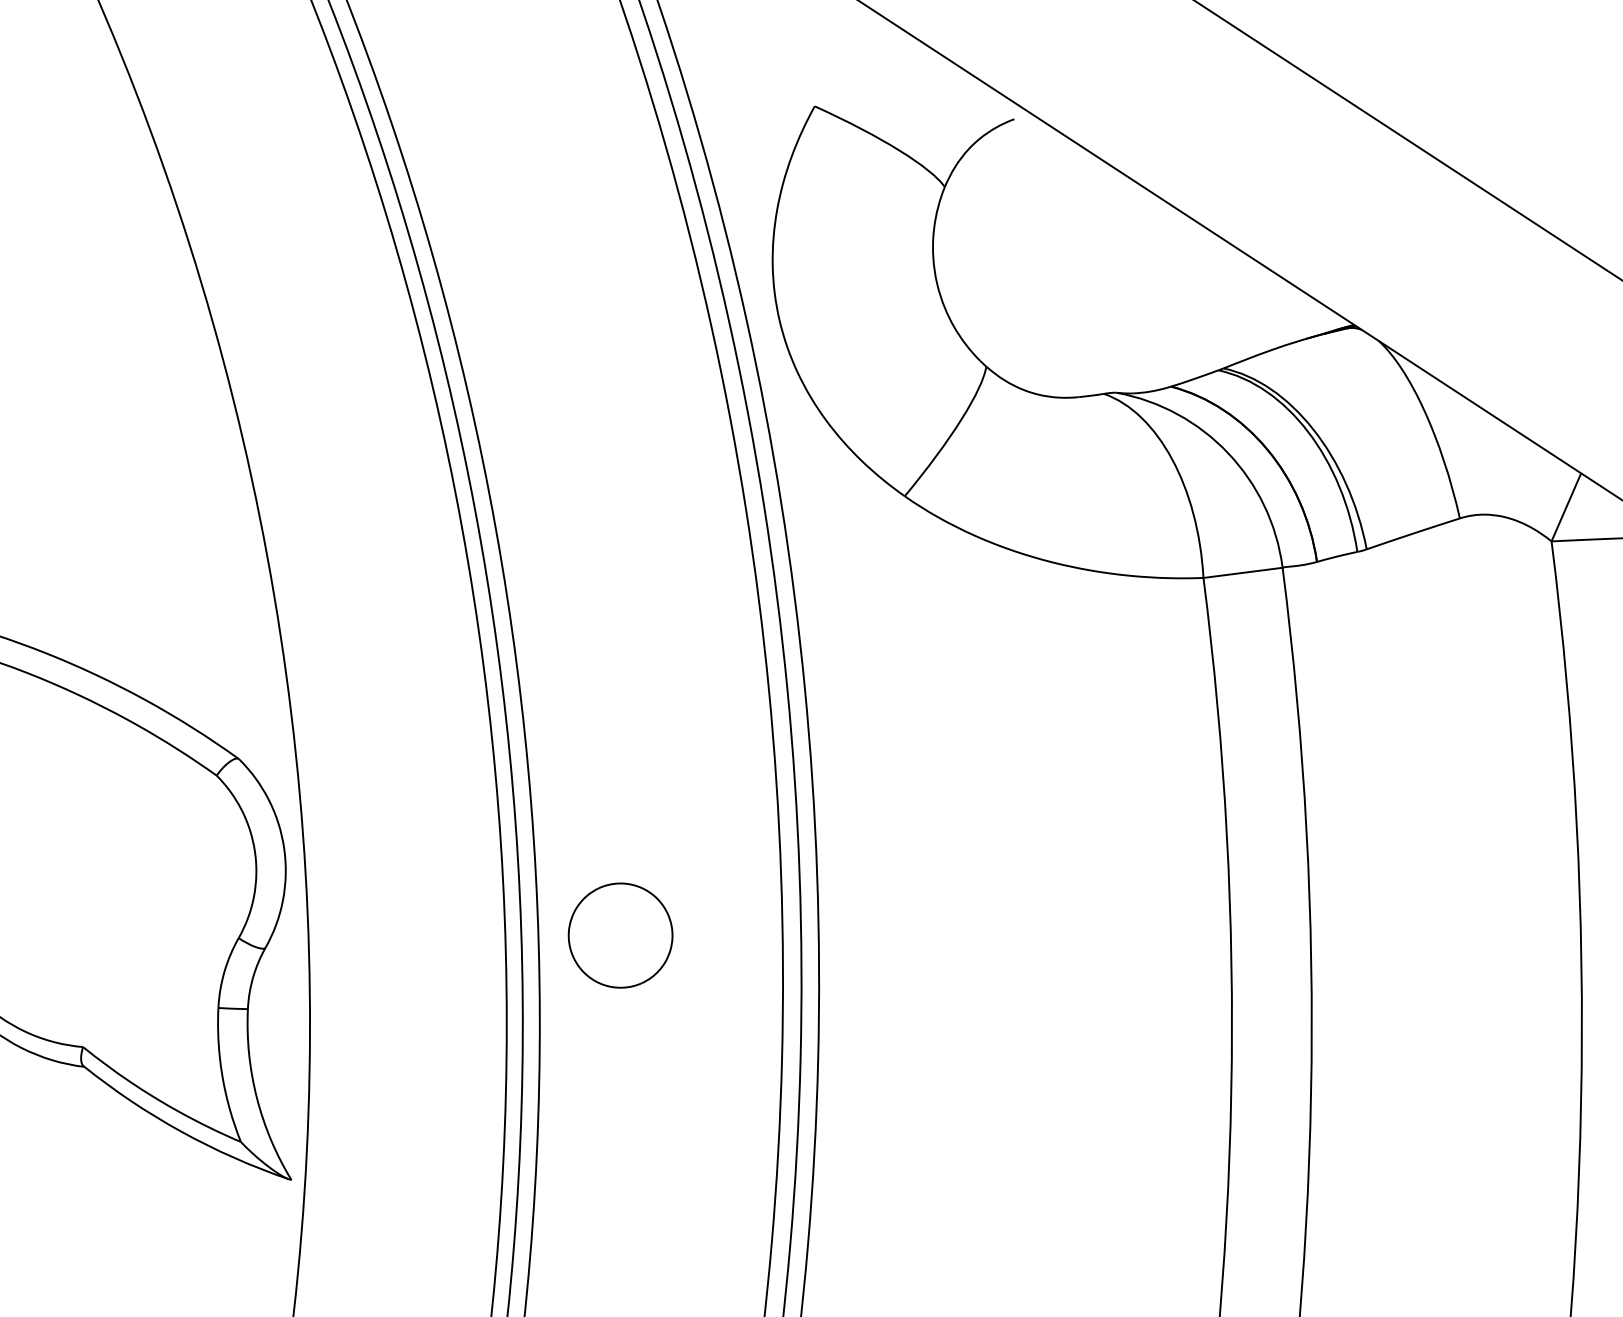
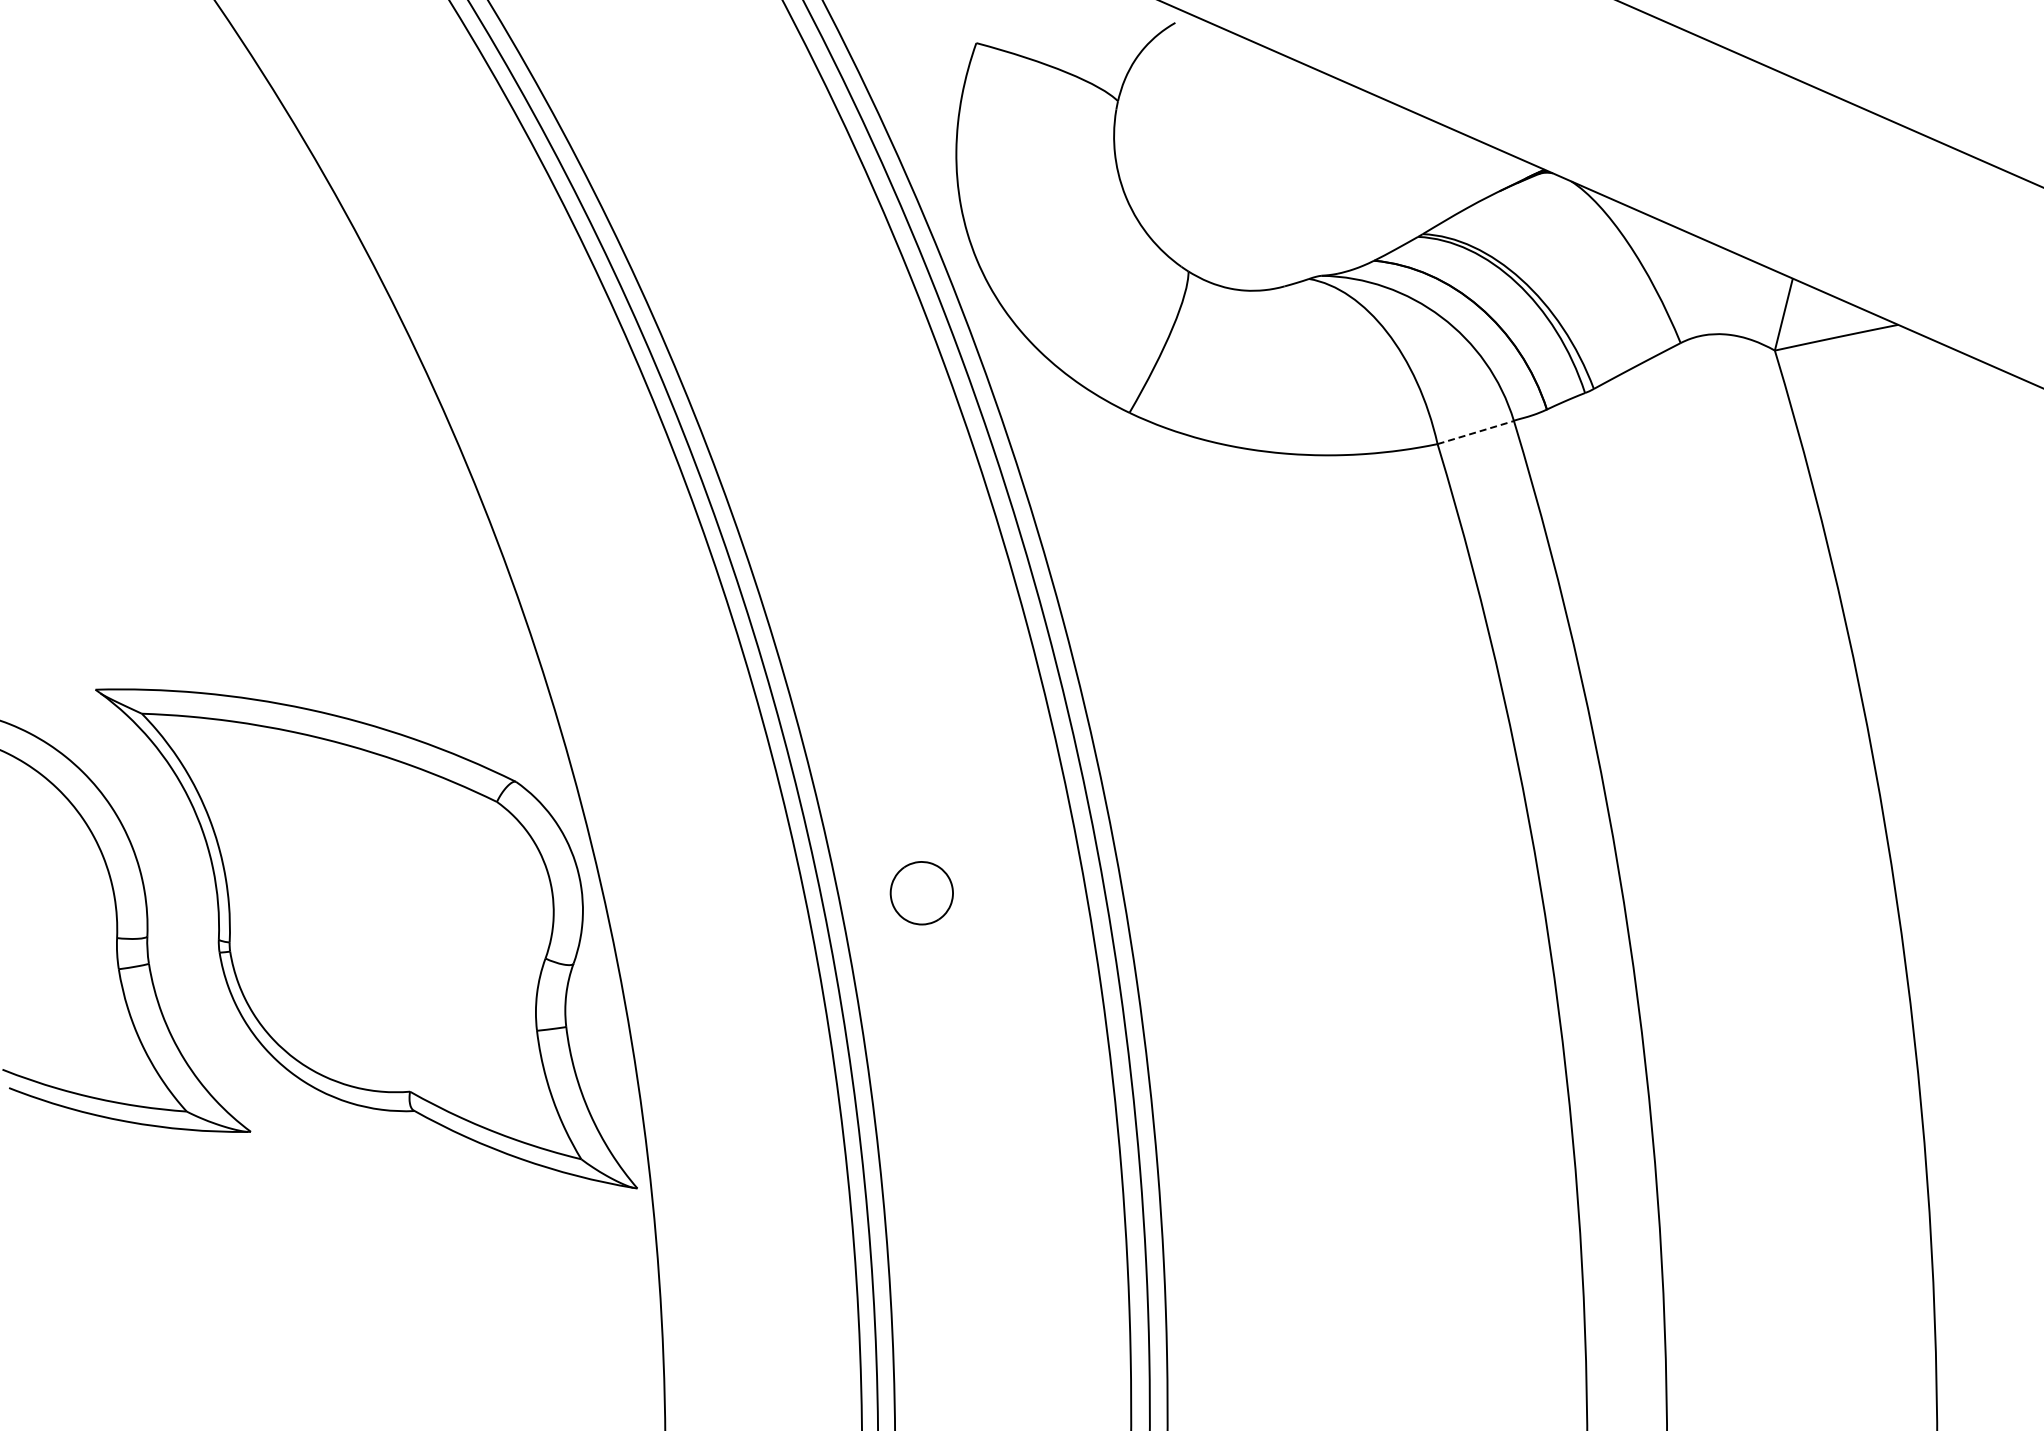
line: (1242, 572) -> (1475, 432), solid -> dashed
part: (620, 935) -> (921, 893), size x0.6

